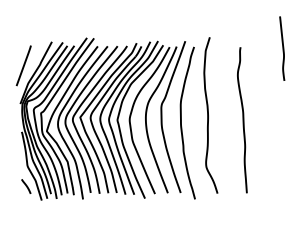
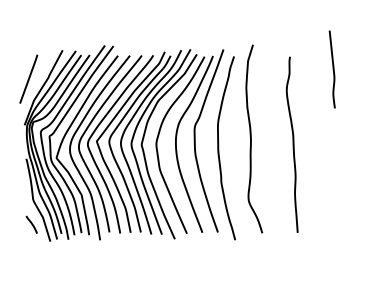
curve: (282, 48) -> (332, 69), moved

